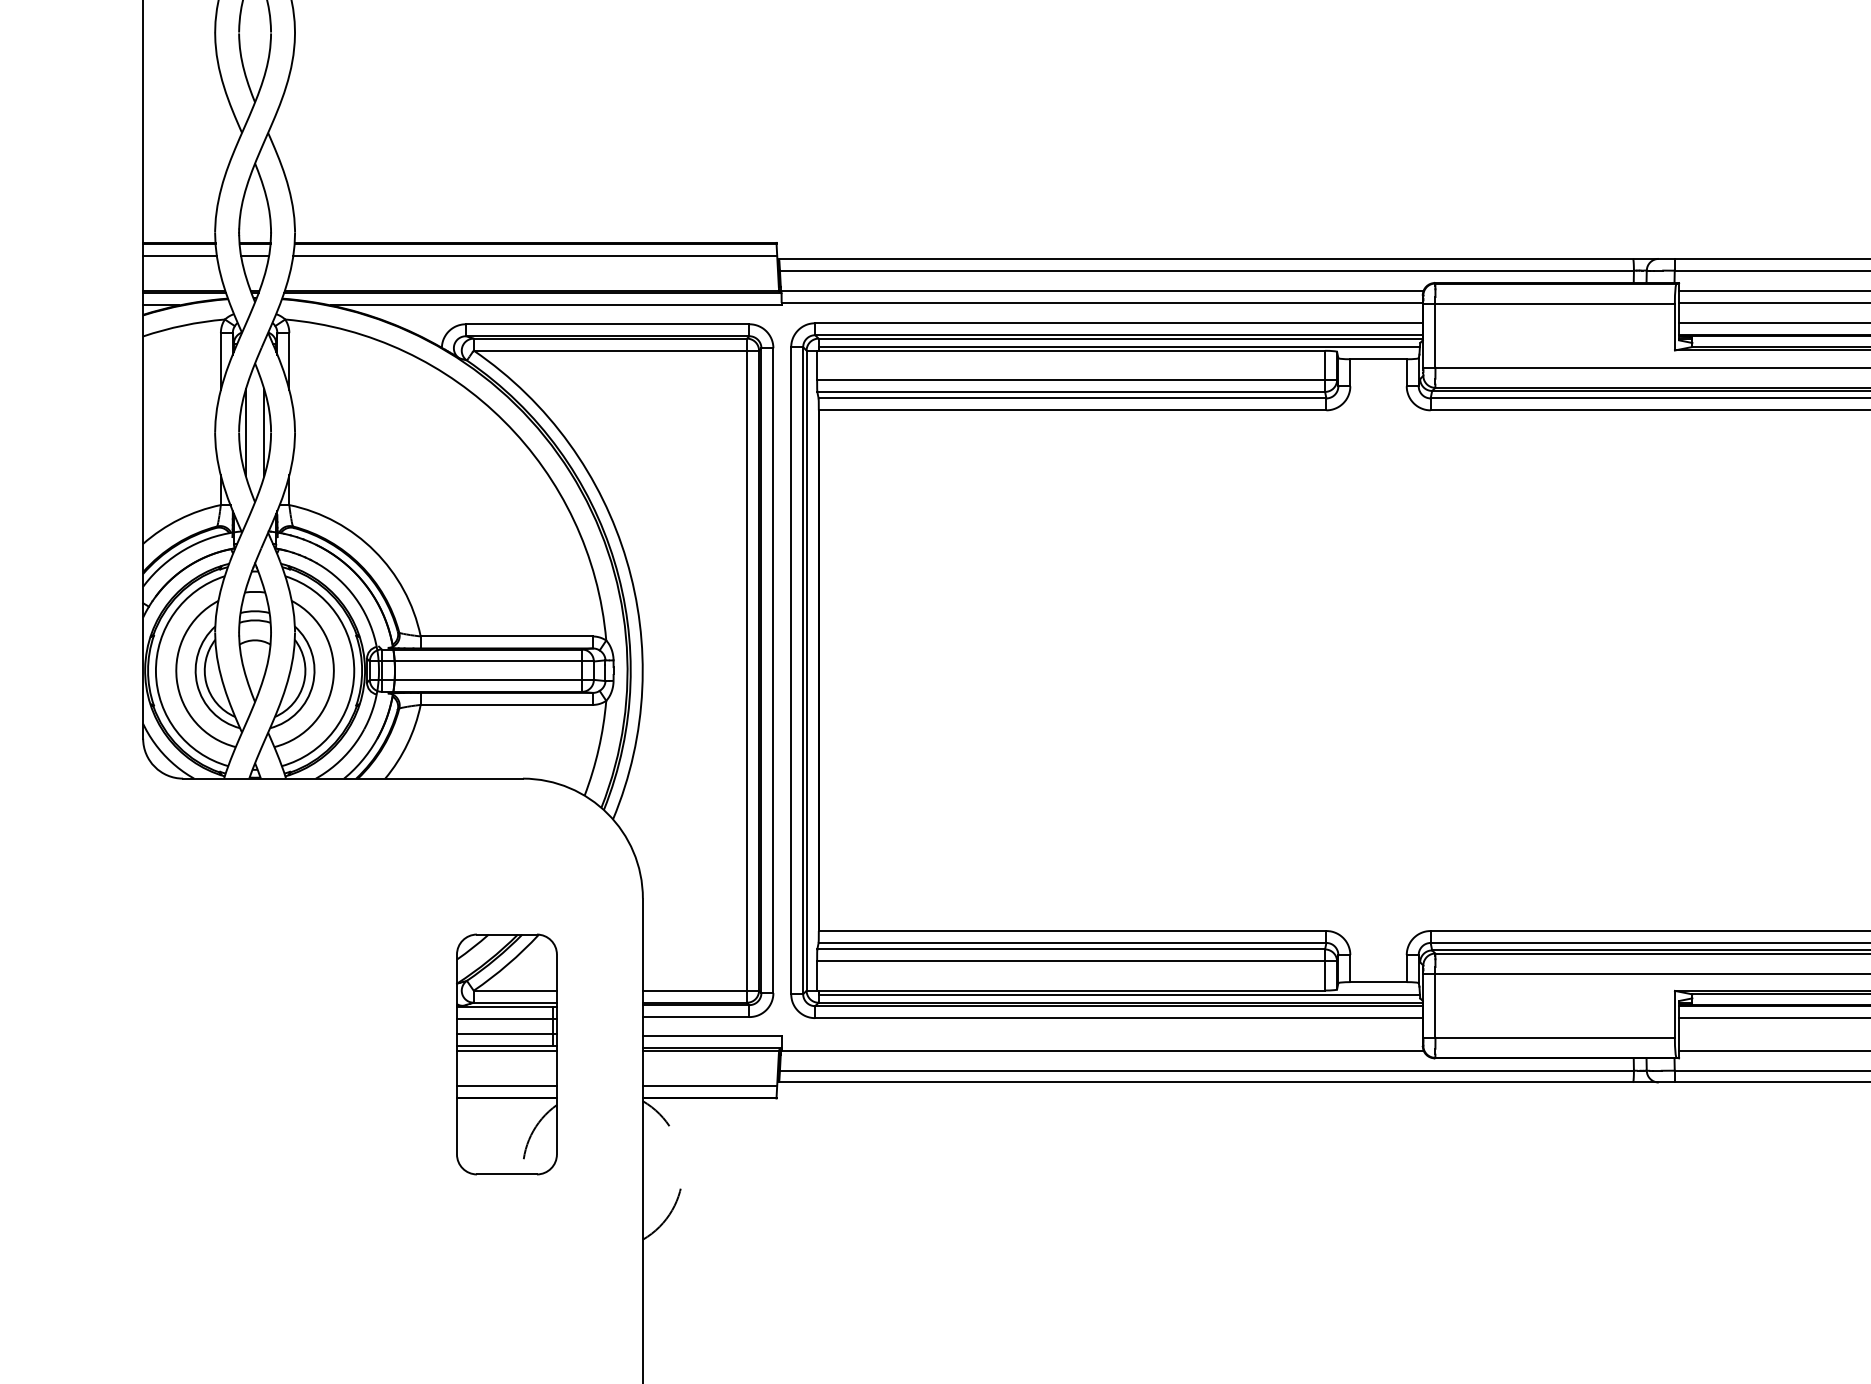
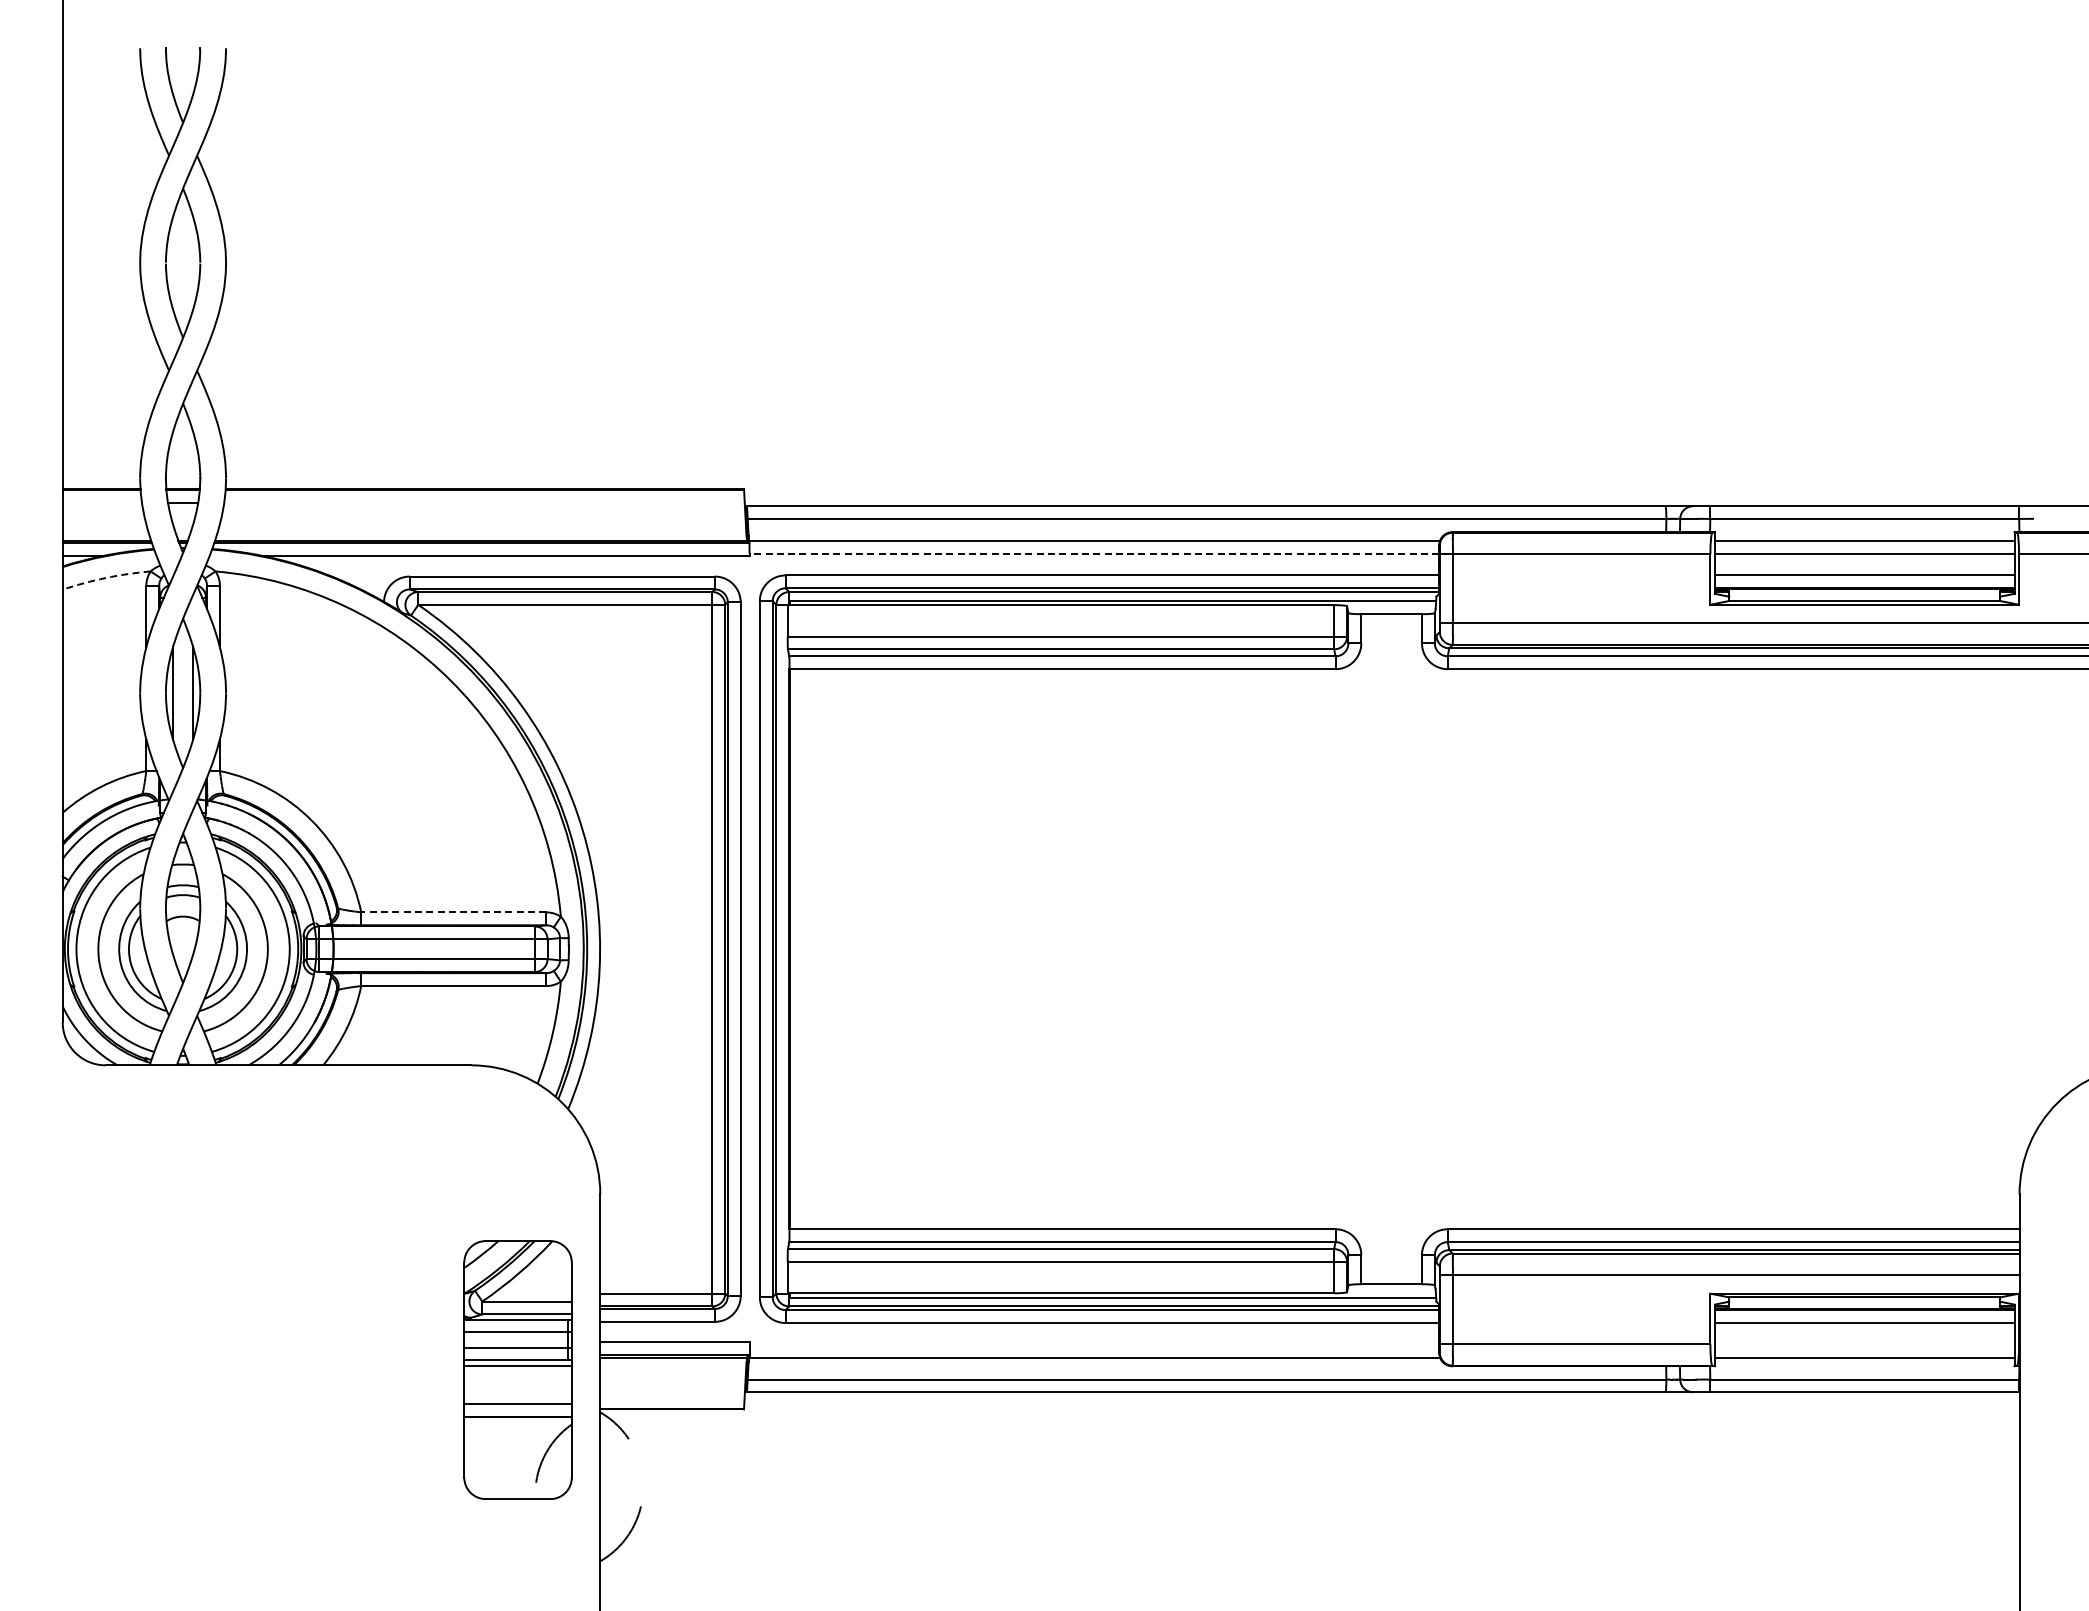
line: (179, 255) -> (101, 502), removed
line: (535, 255) -> (484, 502), removed
line: (1102, 302) -> (1094, 553), solid -> dashed
arc: (183, 325) -> (106, 577), solid -> dashed
line: (506, 636) -> (453, 912), solid -> dashed
part: (506, 1053) -> (517, 1369), moved
line: (710, 1085) -> (672, 1395), removed

